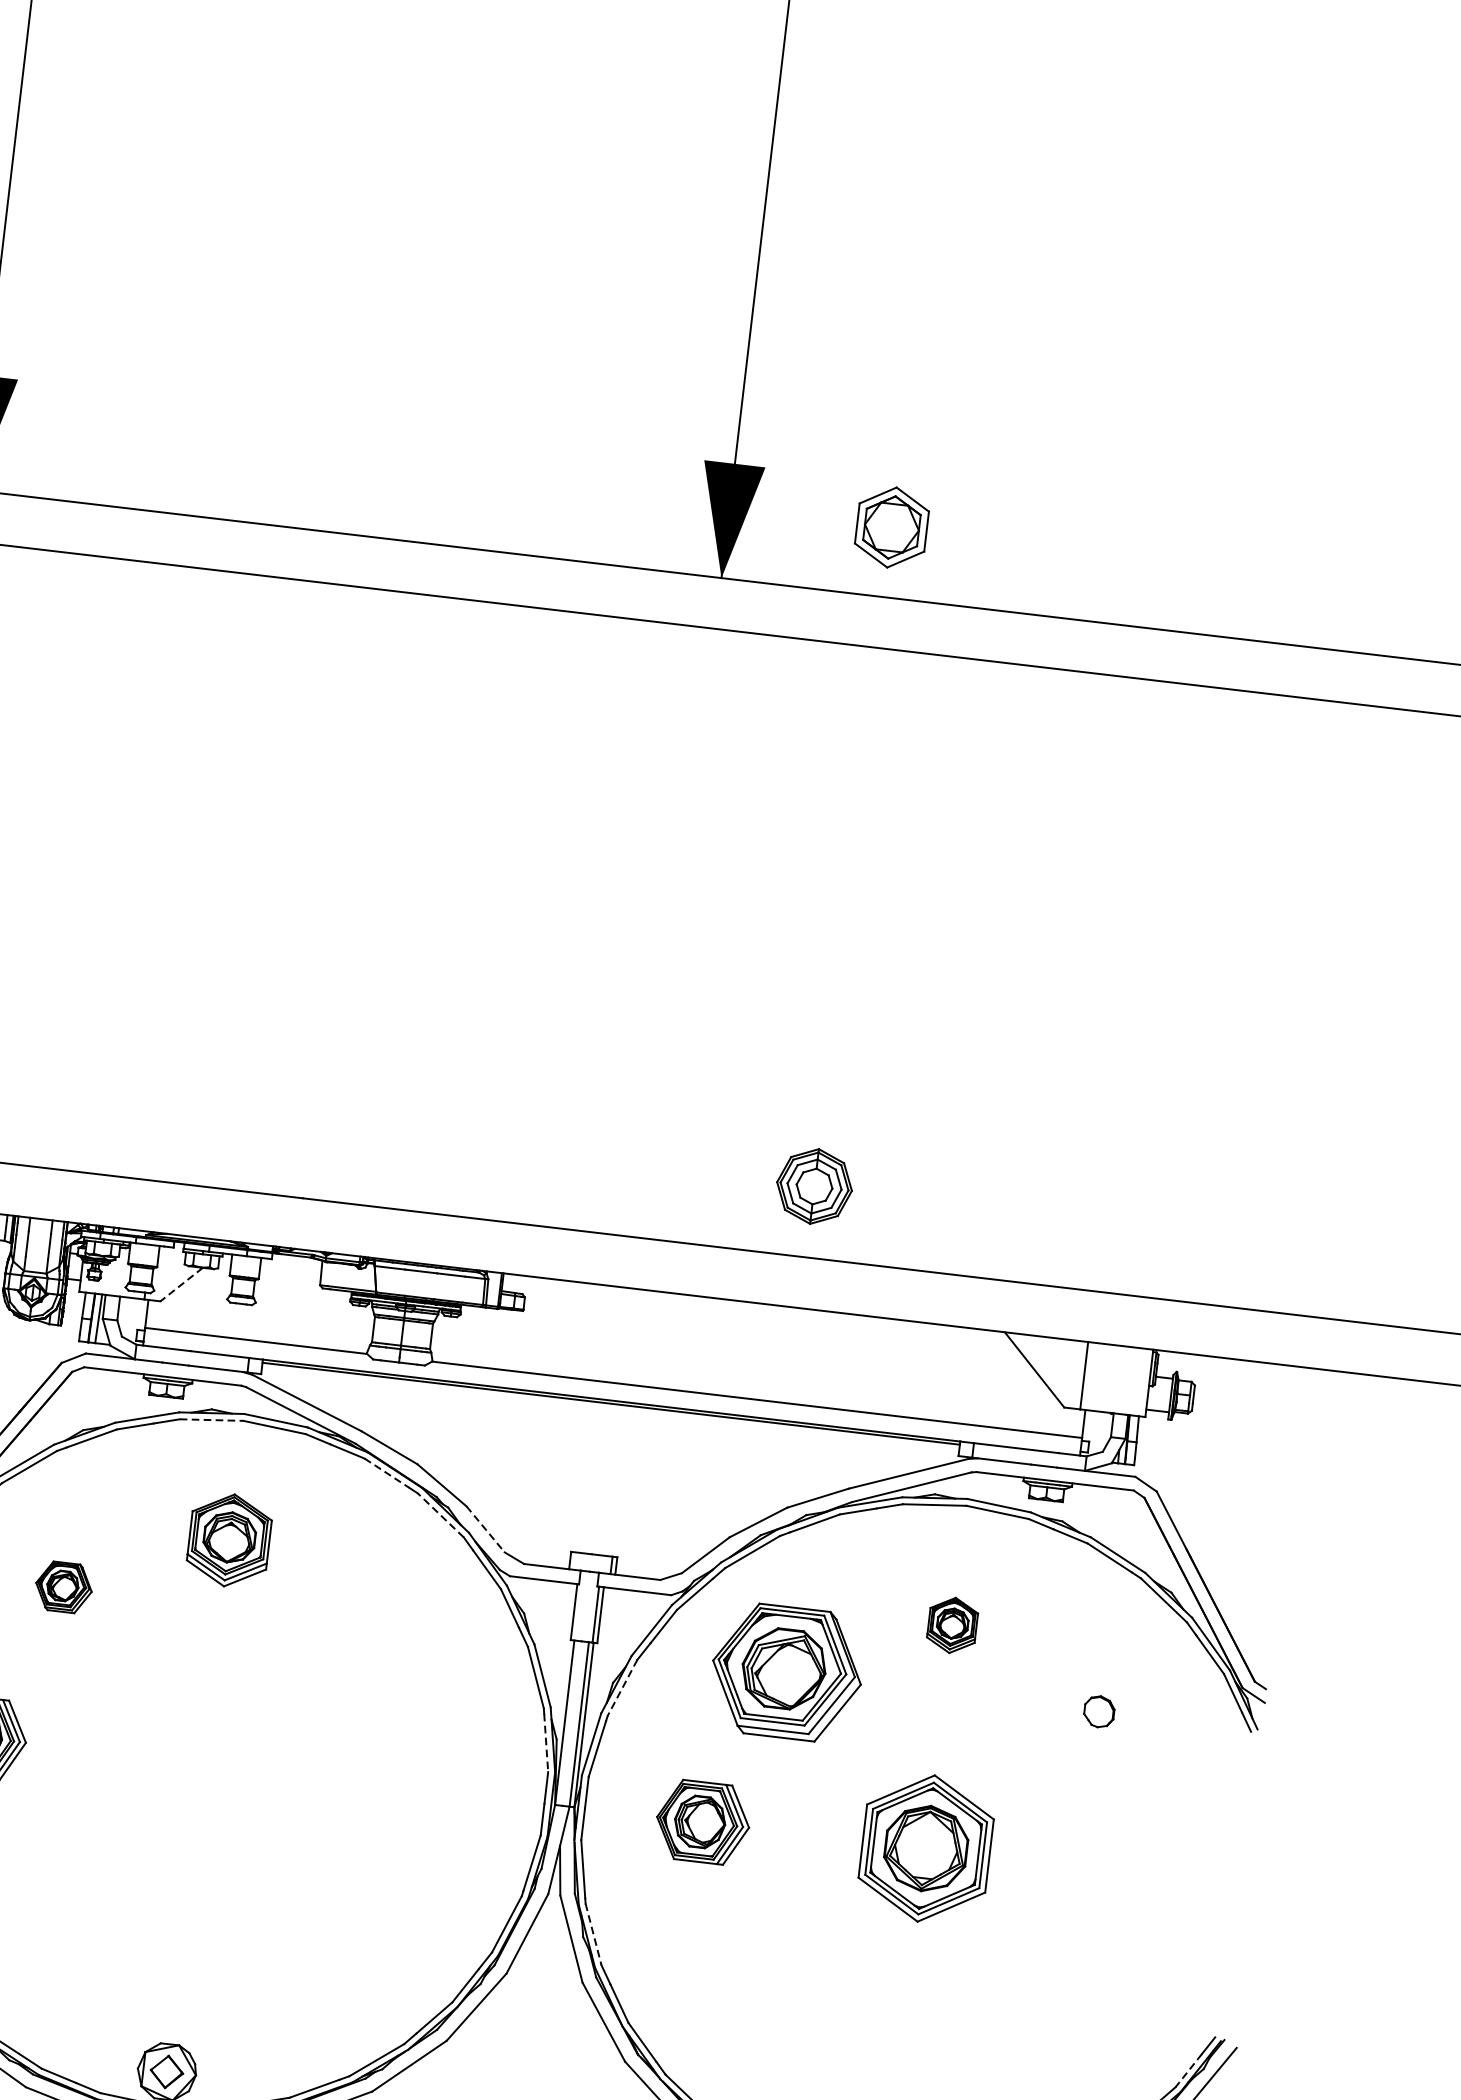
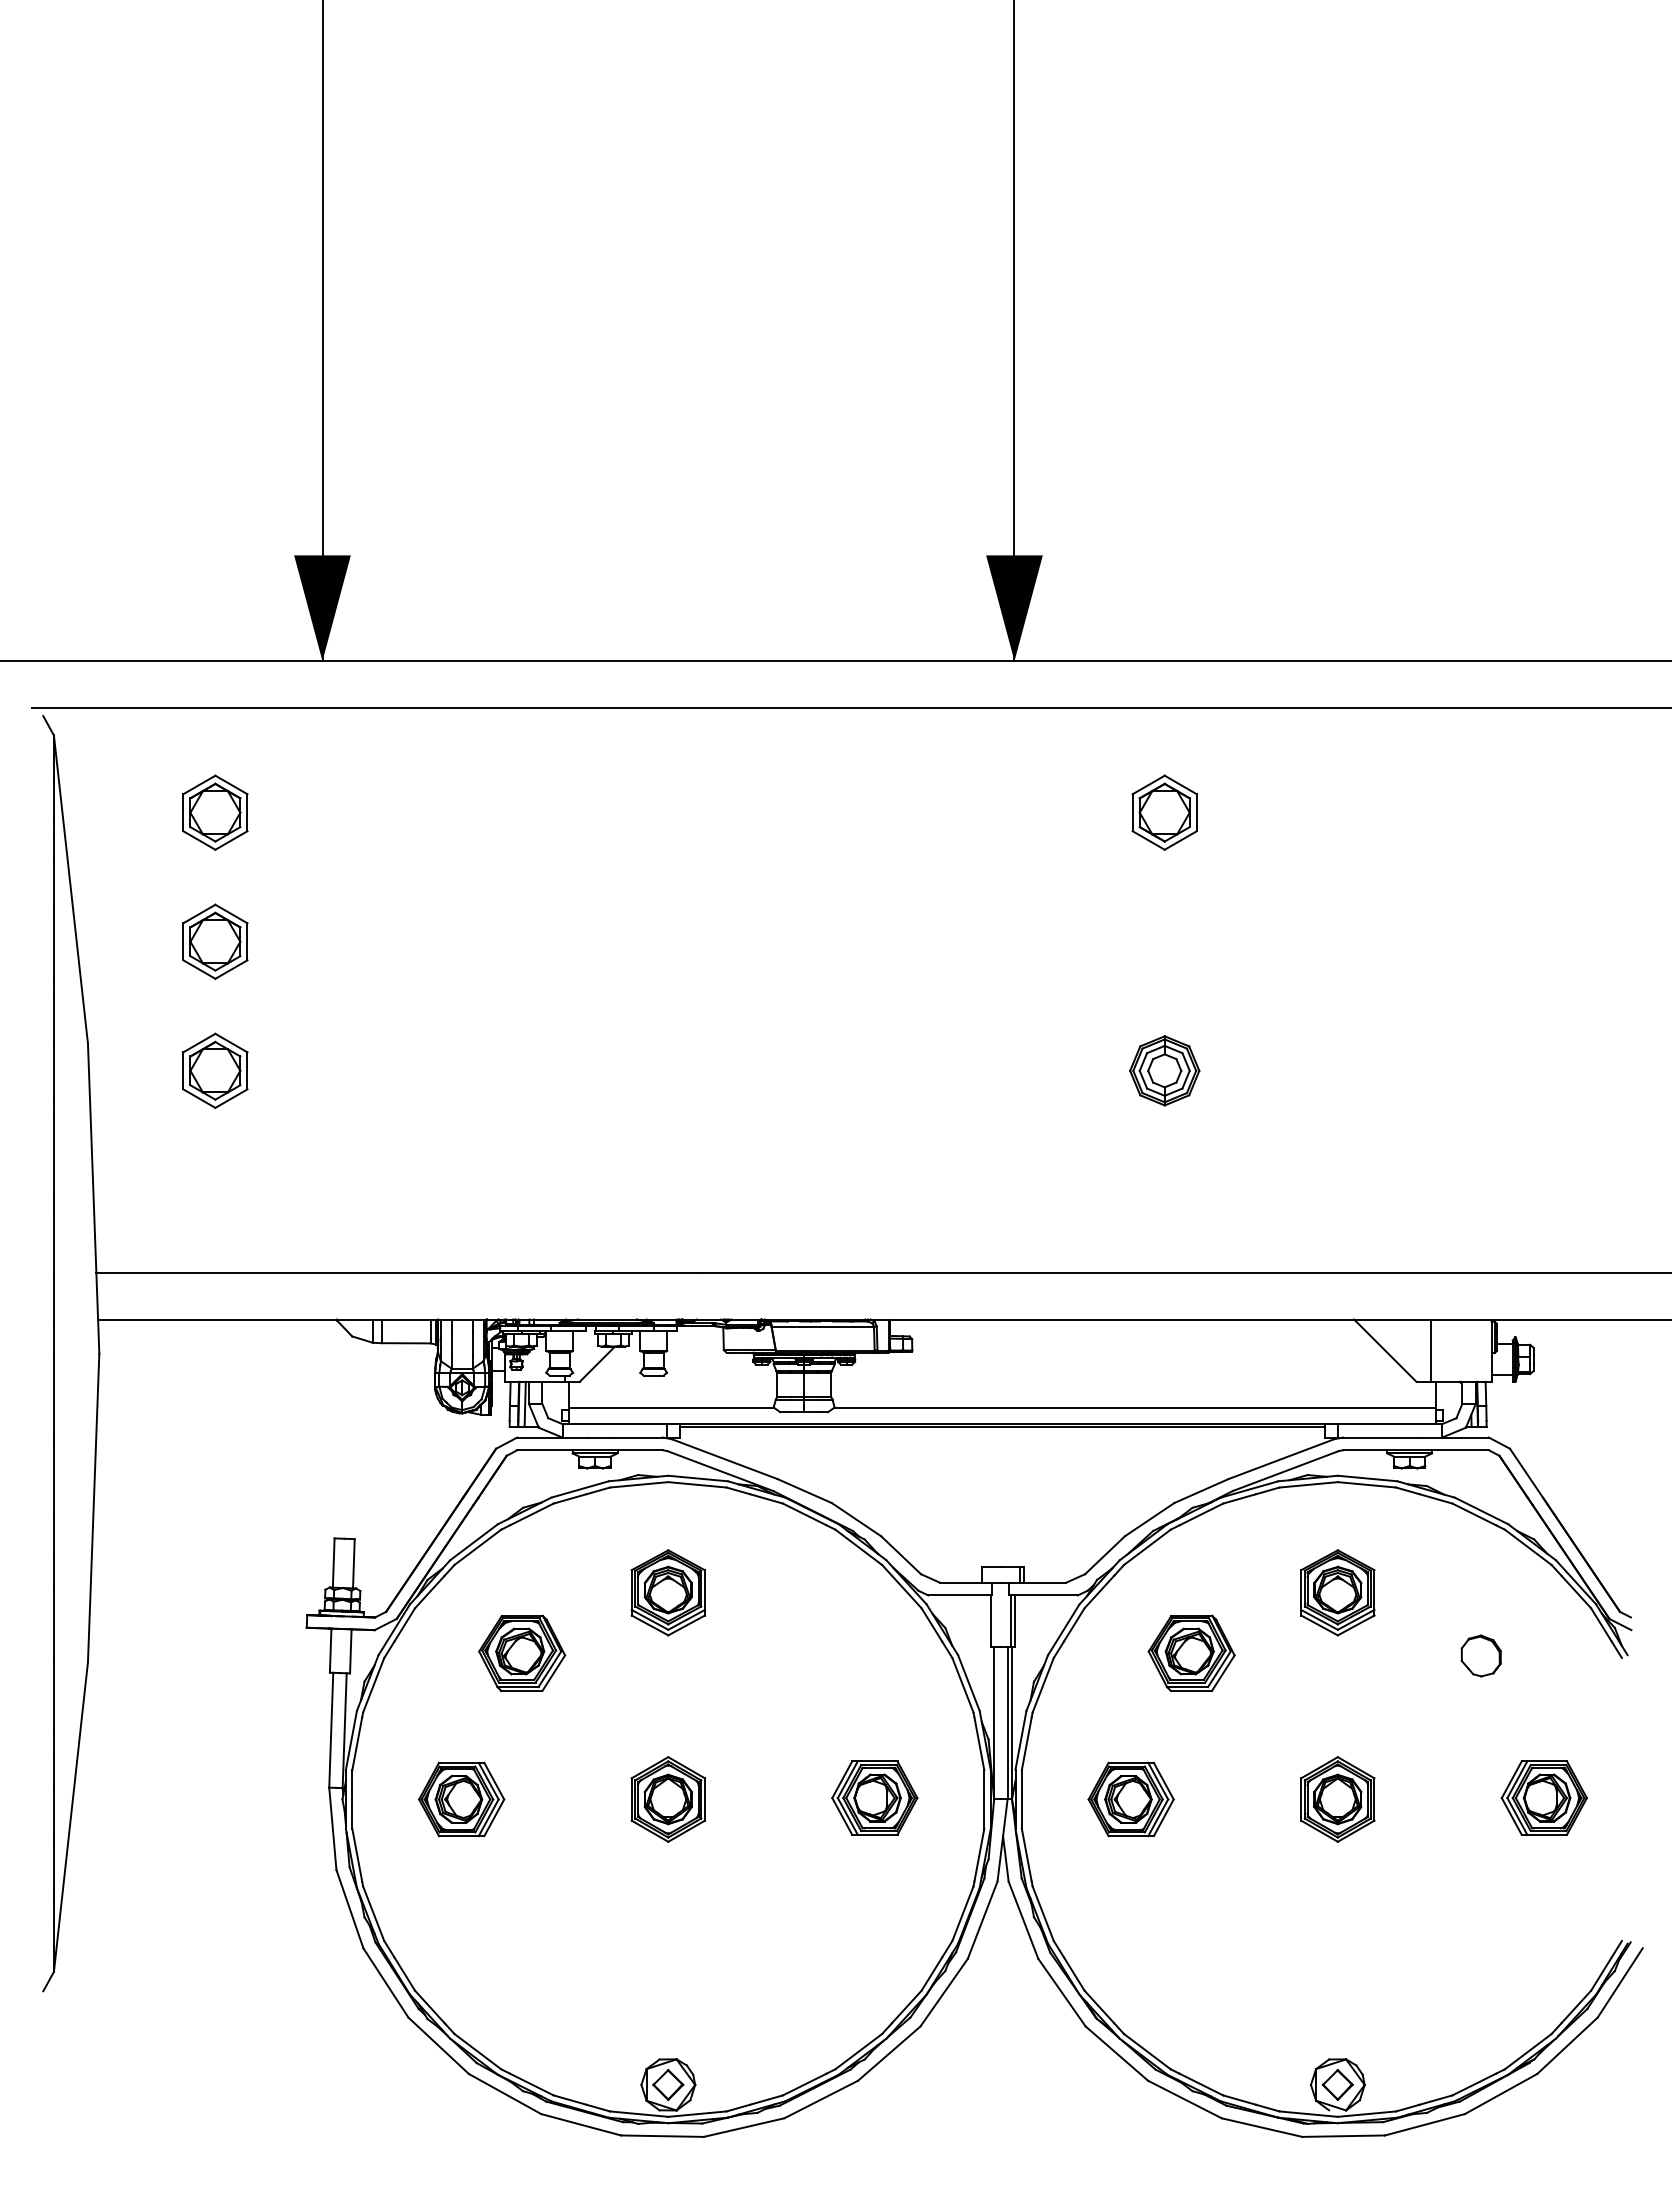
part: (891, 527) -> (1164, 812), moved
part: (814, 1186) -> (1164, 1070), moved
line: (181, 1284) -> (597, 1364), dashed -> solid
line: (212, 1419) -> (639, 1484), dashed -> solid
line: (387, 1473) -> (805, 1514), dashed -> solid
line: (440, 1515) -> (858, 1547), dashed -> solid
line: (485, 1529) -> (901, 1555), dashed -> solid
part: (64, 1587) -> (522, 1653), size x1.67
part: (952, 1624) -> (1337, 1592), size x1.67
part: (786, 1671) -> (1191, 1652), size x0.62
line: (622, 1688) -> (1043, 1685), dashed -> solid
part: (1098, 1711) -> (1480, 1655), size x1.43
line: (546, 1742) -> (979, 1743), dashed -> solid
part: (202, 1763) -> (667, 1799), added
part: (426, 1787) -> (874, 1797), added
part: (925, 1848) -> (1337, 1799), size x0.62
part: (1148, 1872) -> (1543, 1797), added
line: (593, 1935) -> (1043, 1914), dashed -> solid
line: (1188, 2071) -> (1601, 1974), dashed -> solid

